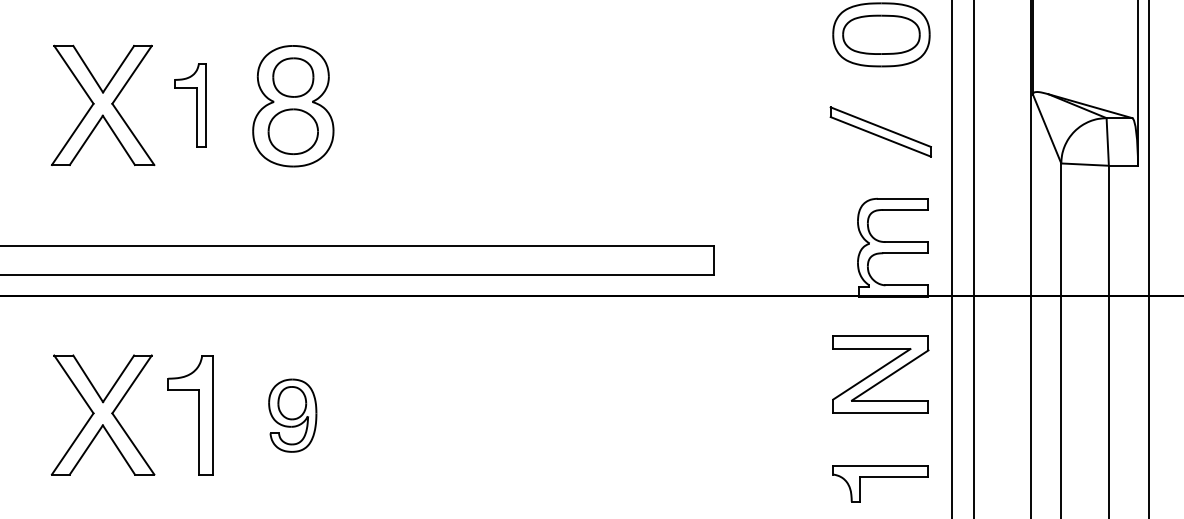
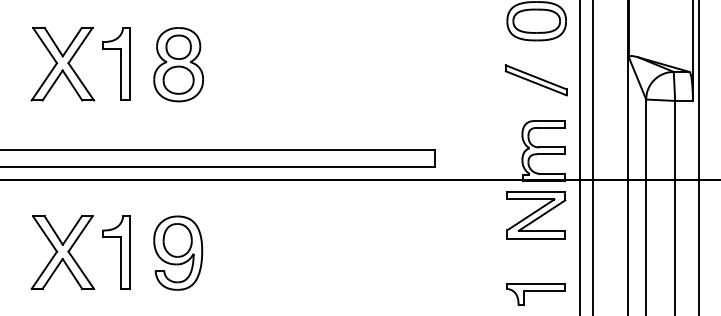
part: (191, 104) -> (116, 63), size x1.43
part: (881, 375) -> (536, 215), moved
part: (293, 414) -> (178, 252), size x1.67

